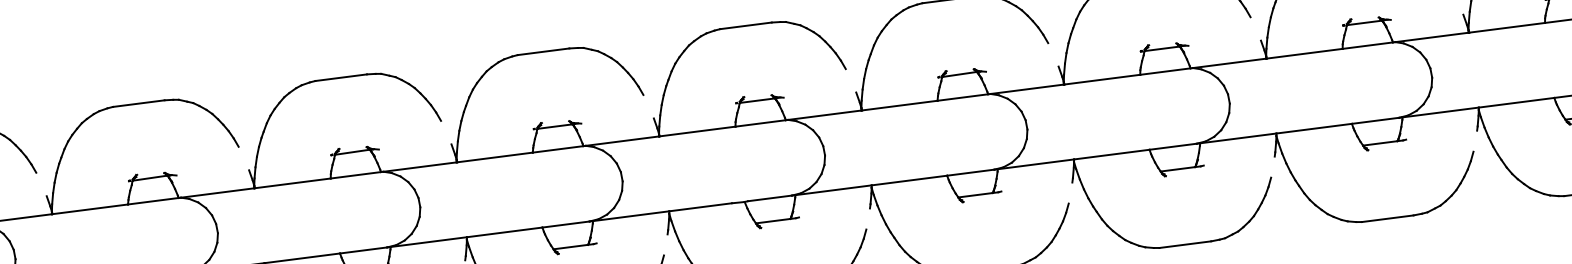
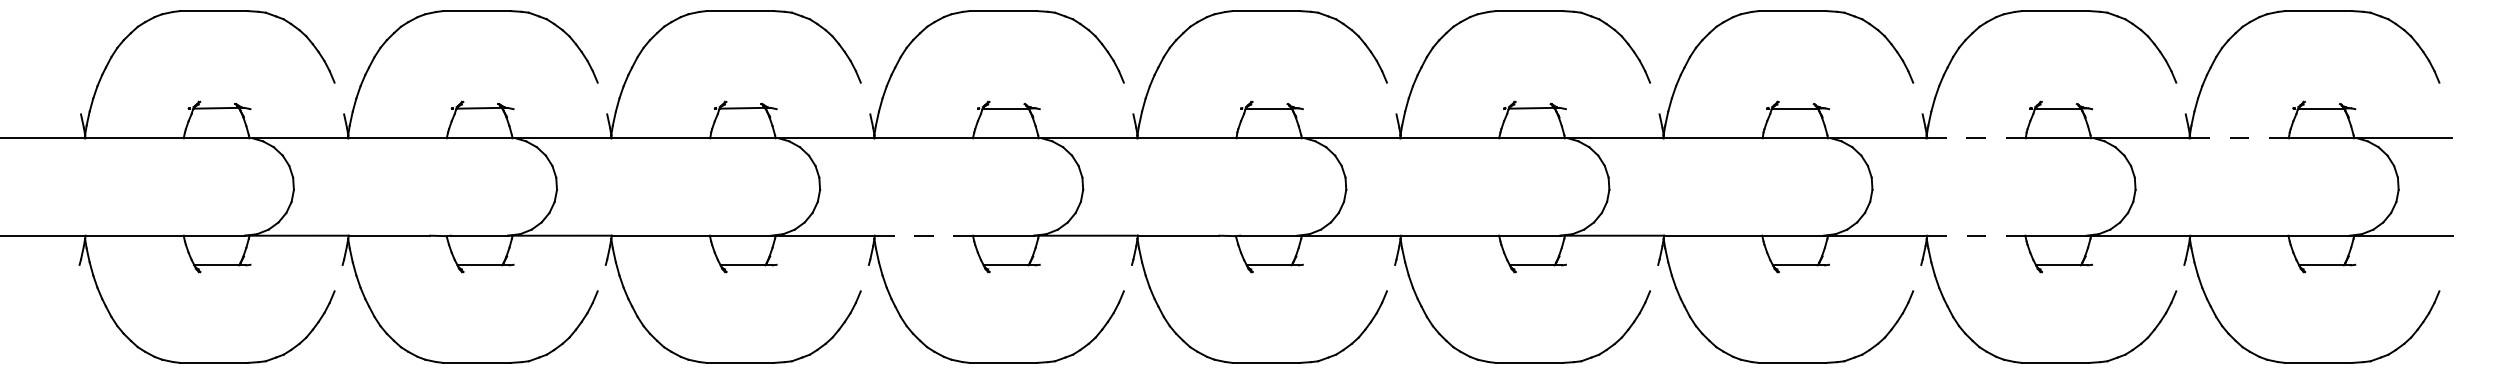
line: (1507, 27) -> (2240, 138), solid -> dashed
line: (1305, 53) -> (1977, 138), solid -> dashed
line: (1313, 128) -> (1975, 235), solid -> dashed
line: (504, 232) -> (923, 235), solid -> dashed

